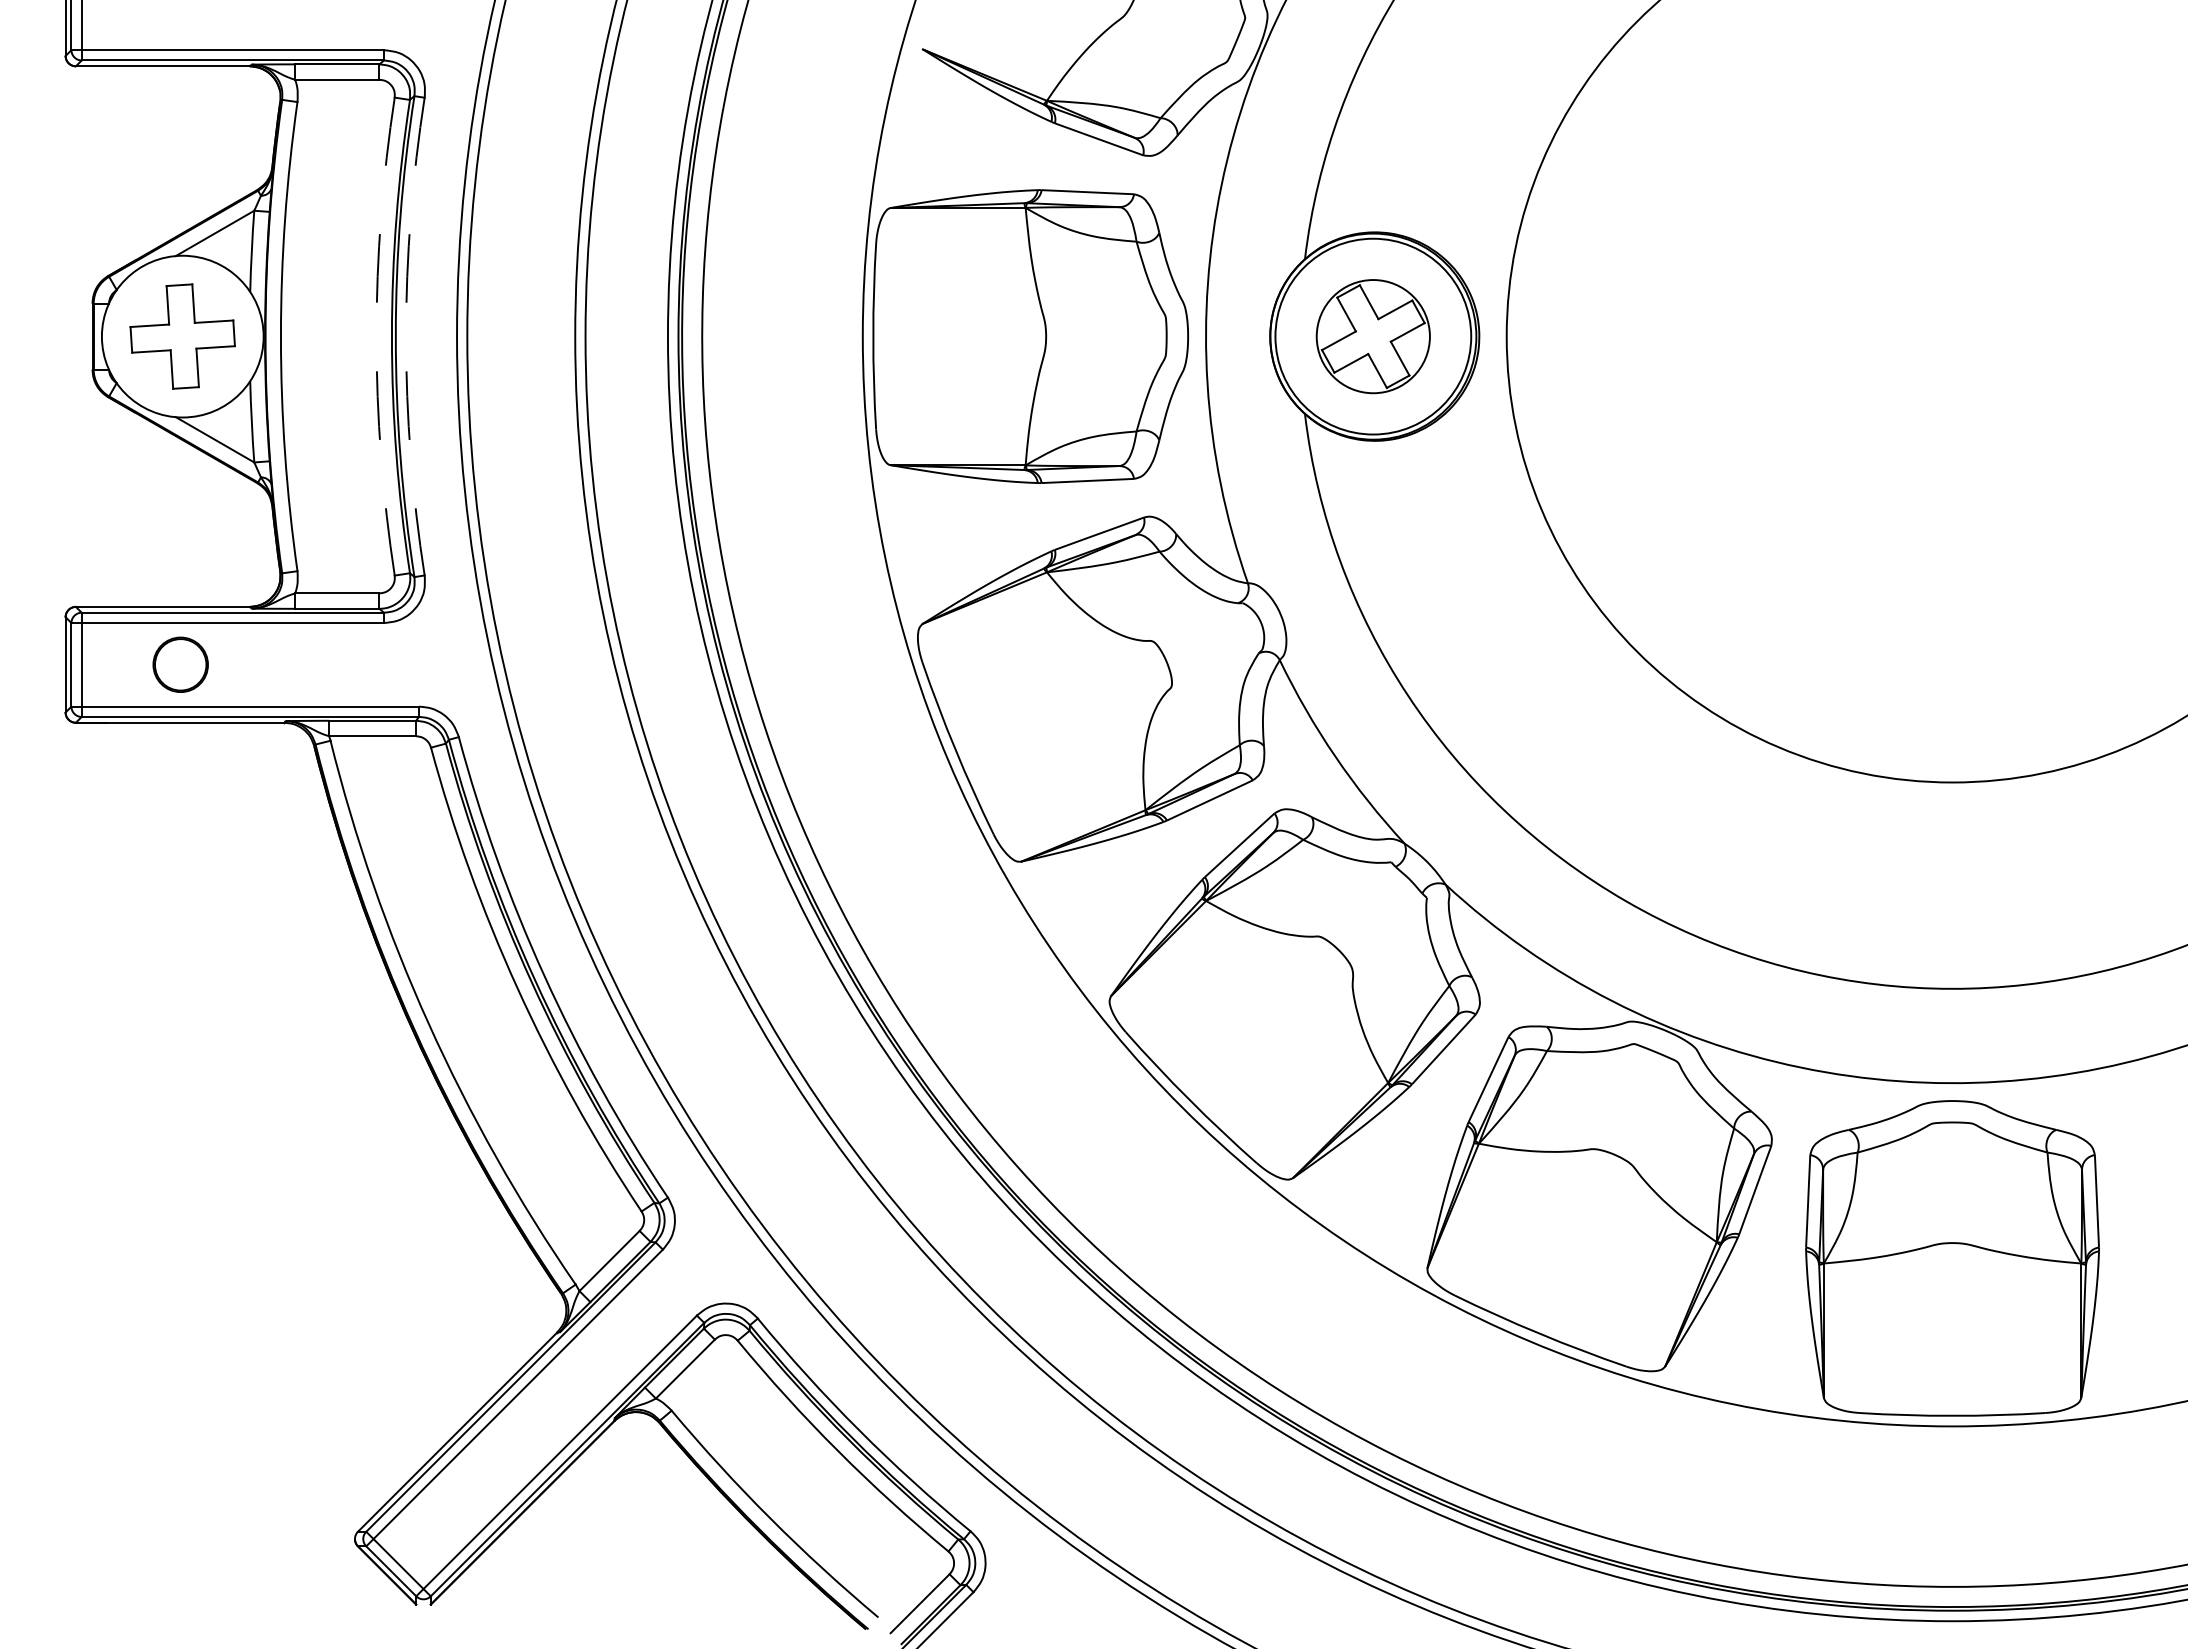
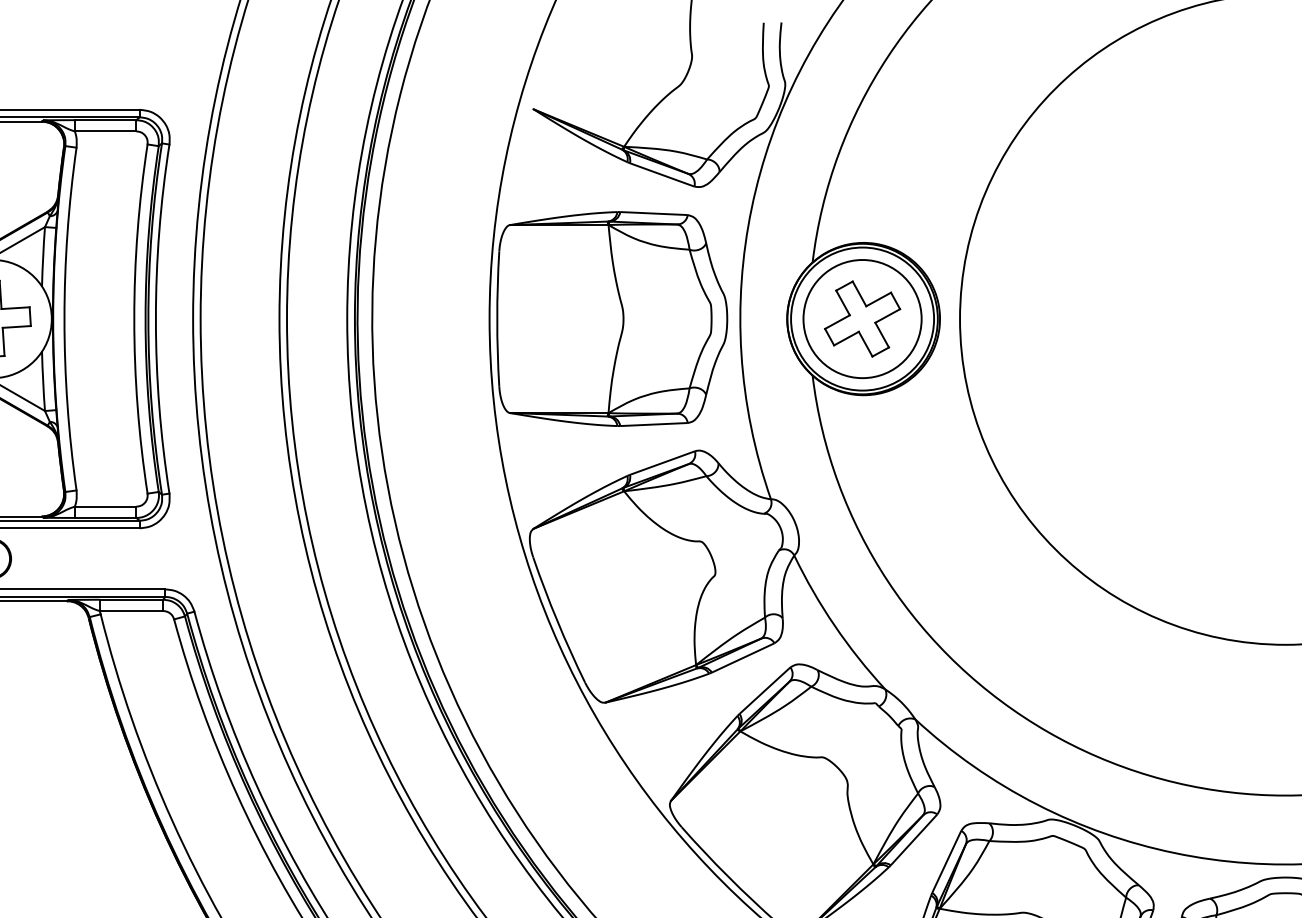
arc: (376, 336) -> (134, 318), dashed -> solid
arc: (406, 336) -> (156, 318), dashed -> solid
circle: (1373, 336) -> (862, 318), size x1.43

